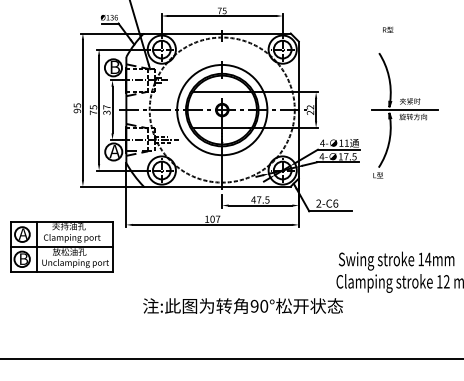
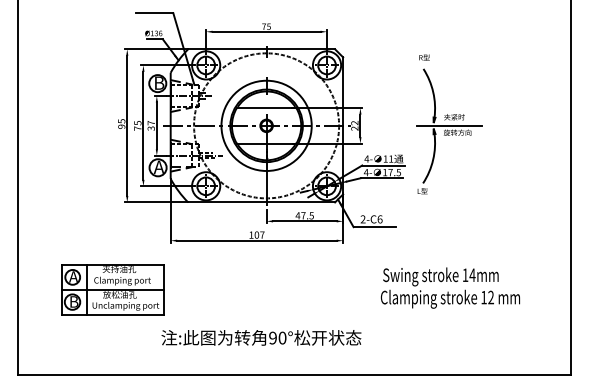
text: (388, 29) -> (424, 57), moved
part: (62, 246) -> (112, 289), moved
text: (243, 305) -> (261, 337), moved

